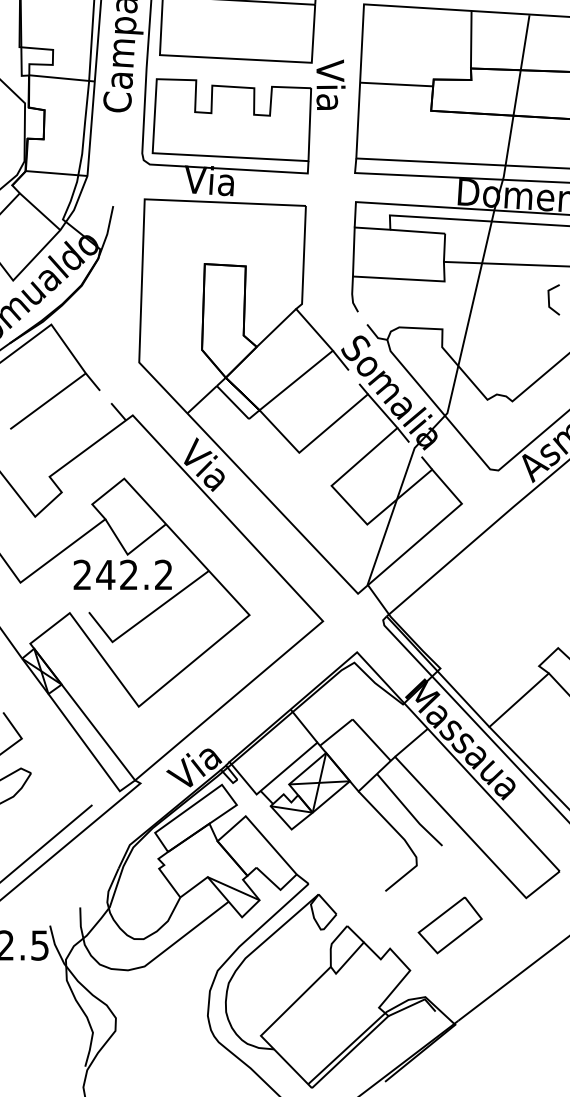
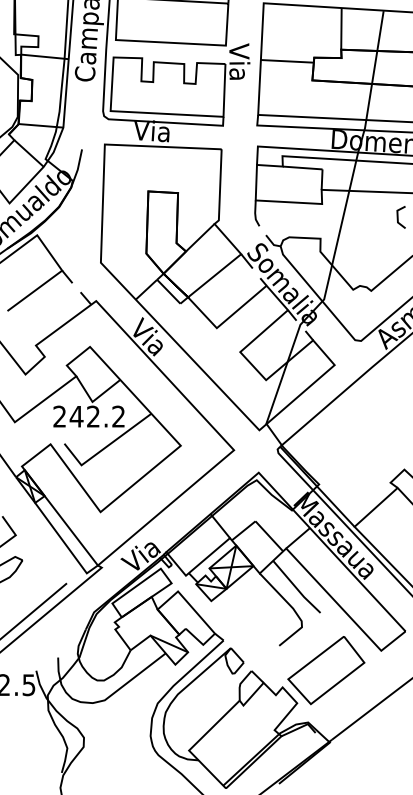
part: (449, 925) -> (325, 670), size x1.67

